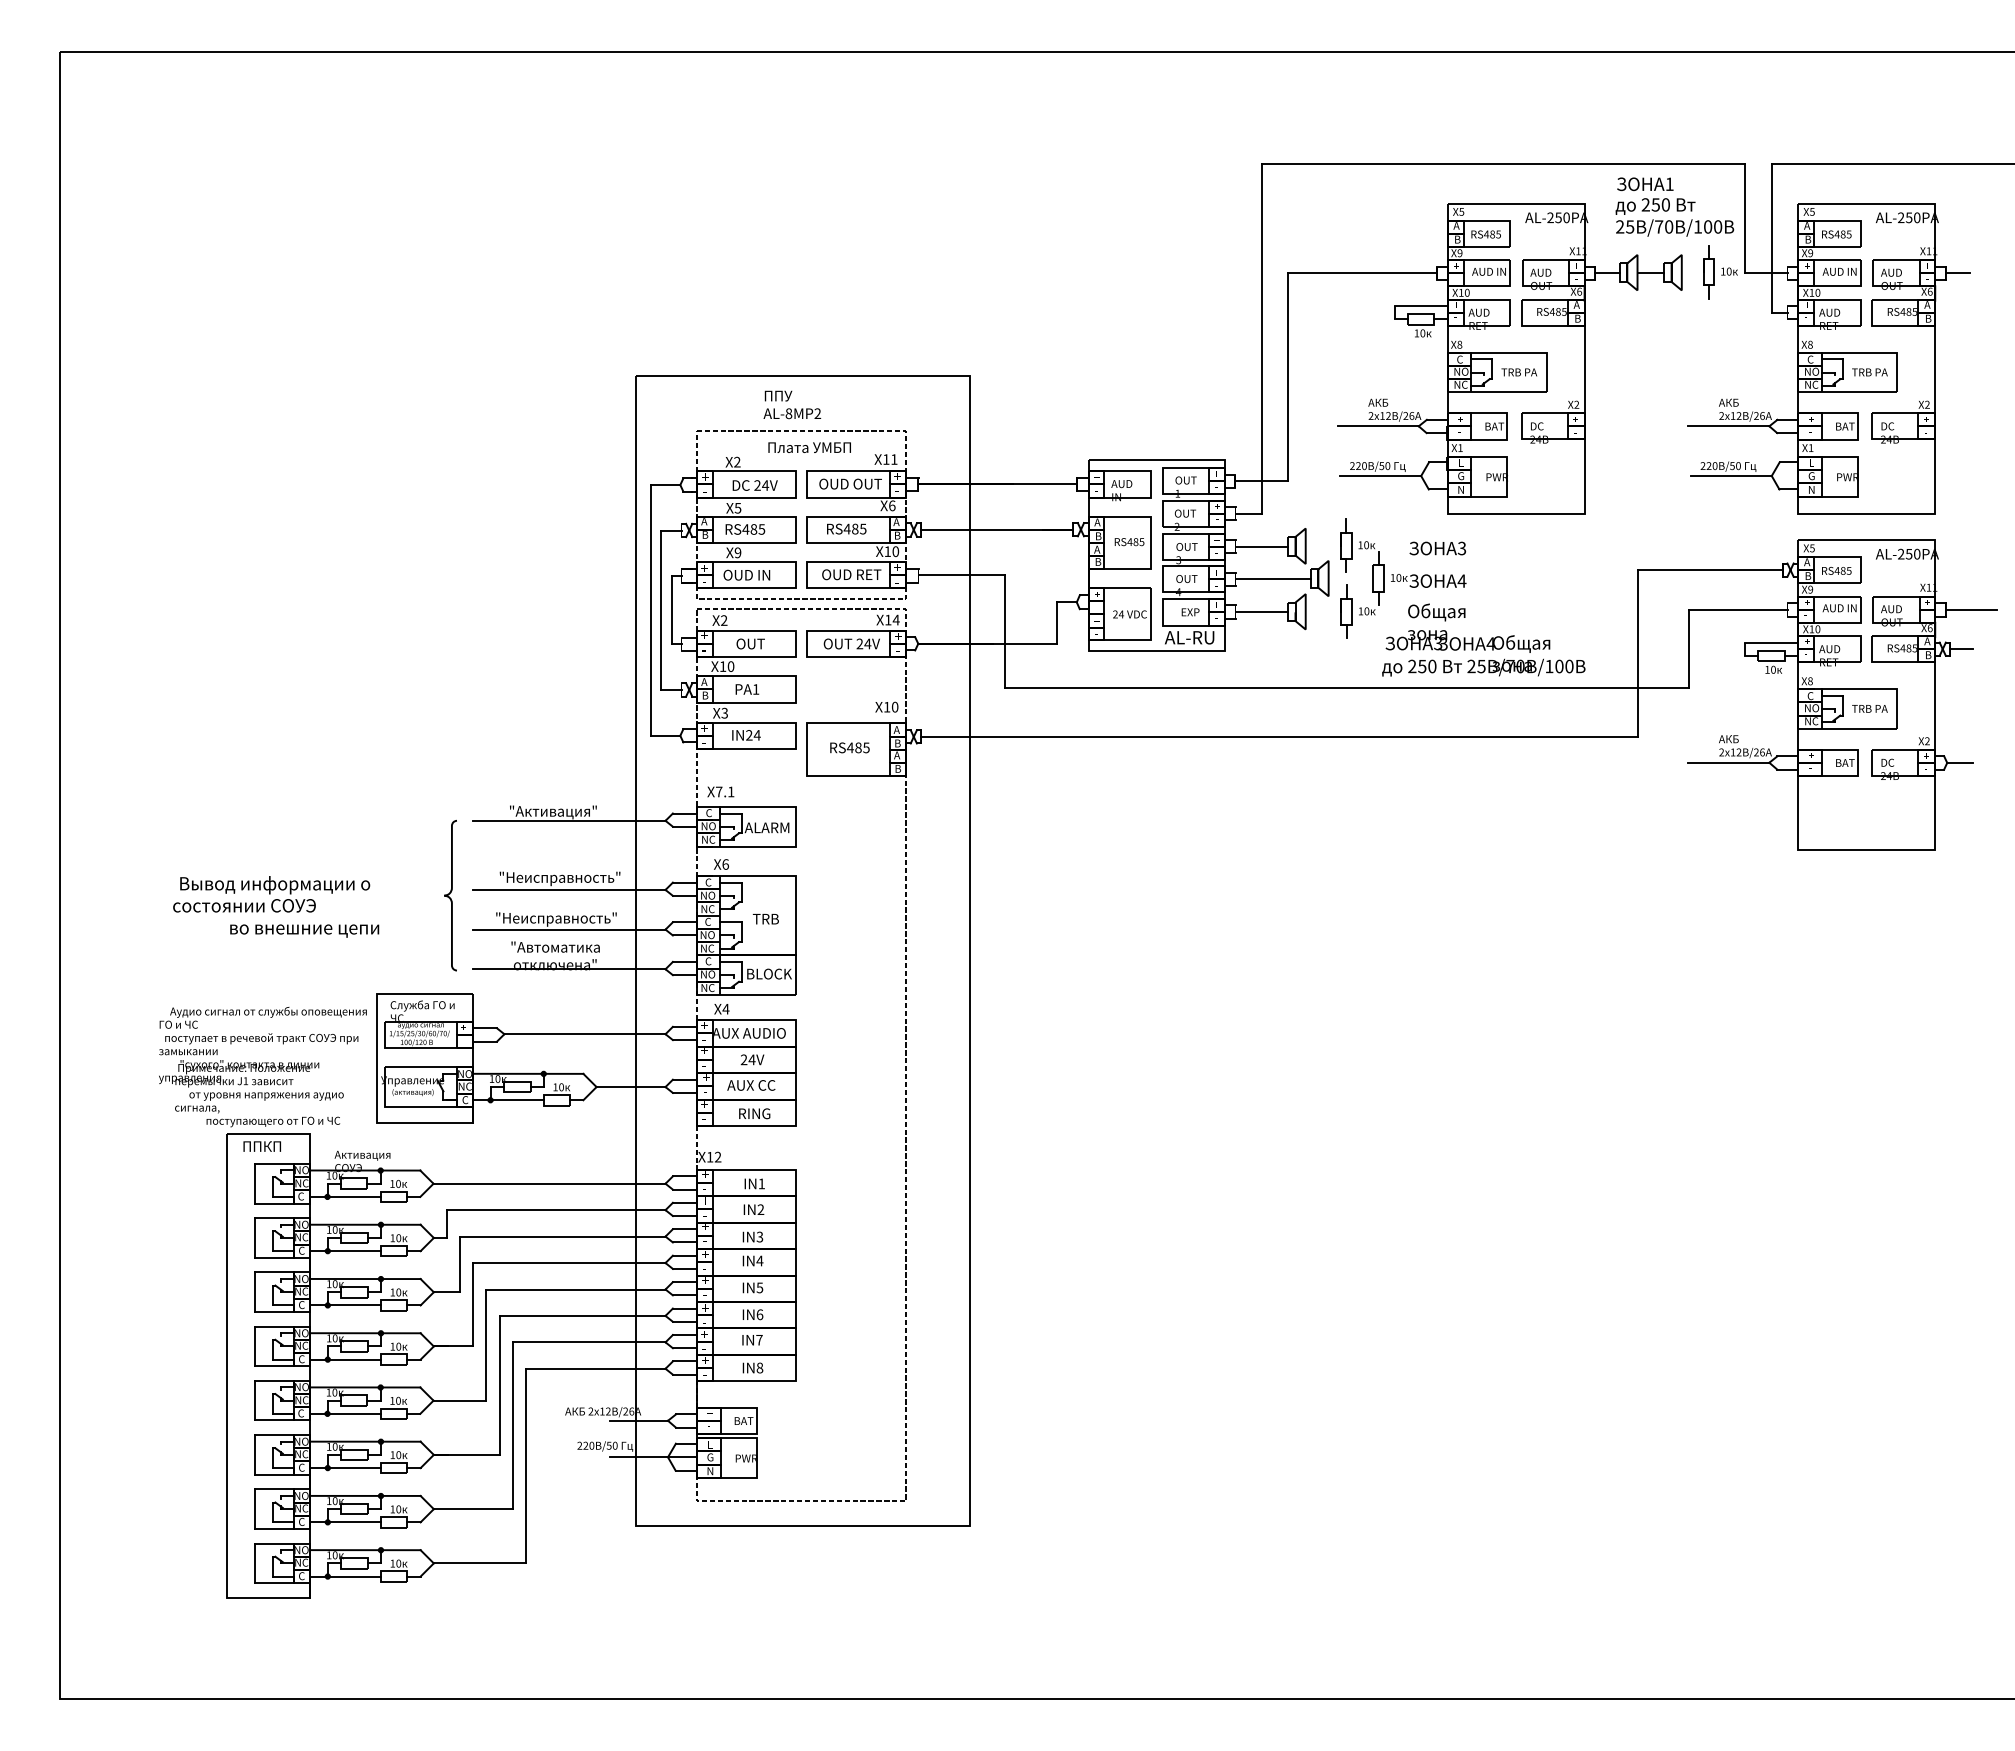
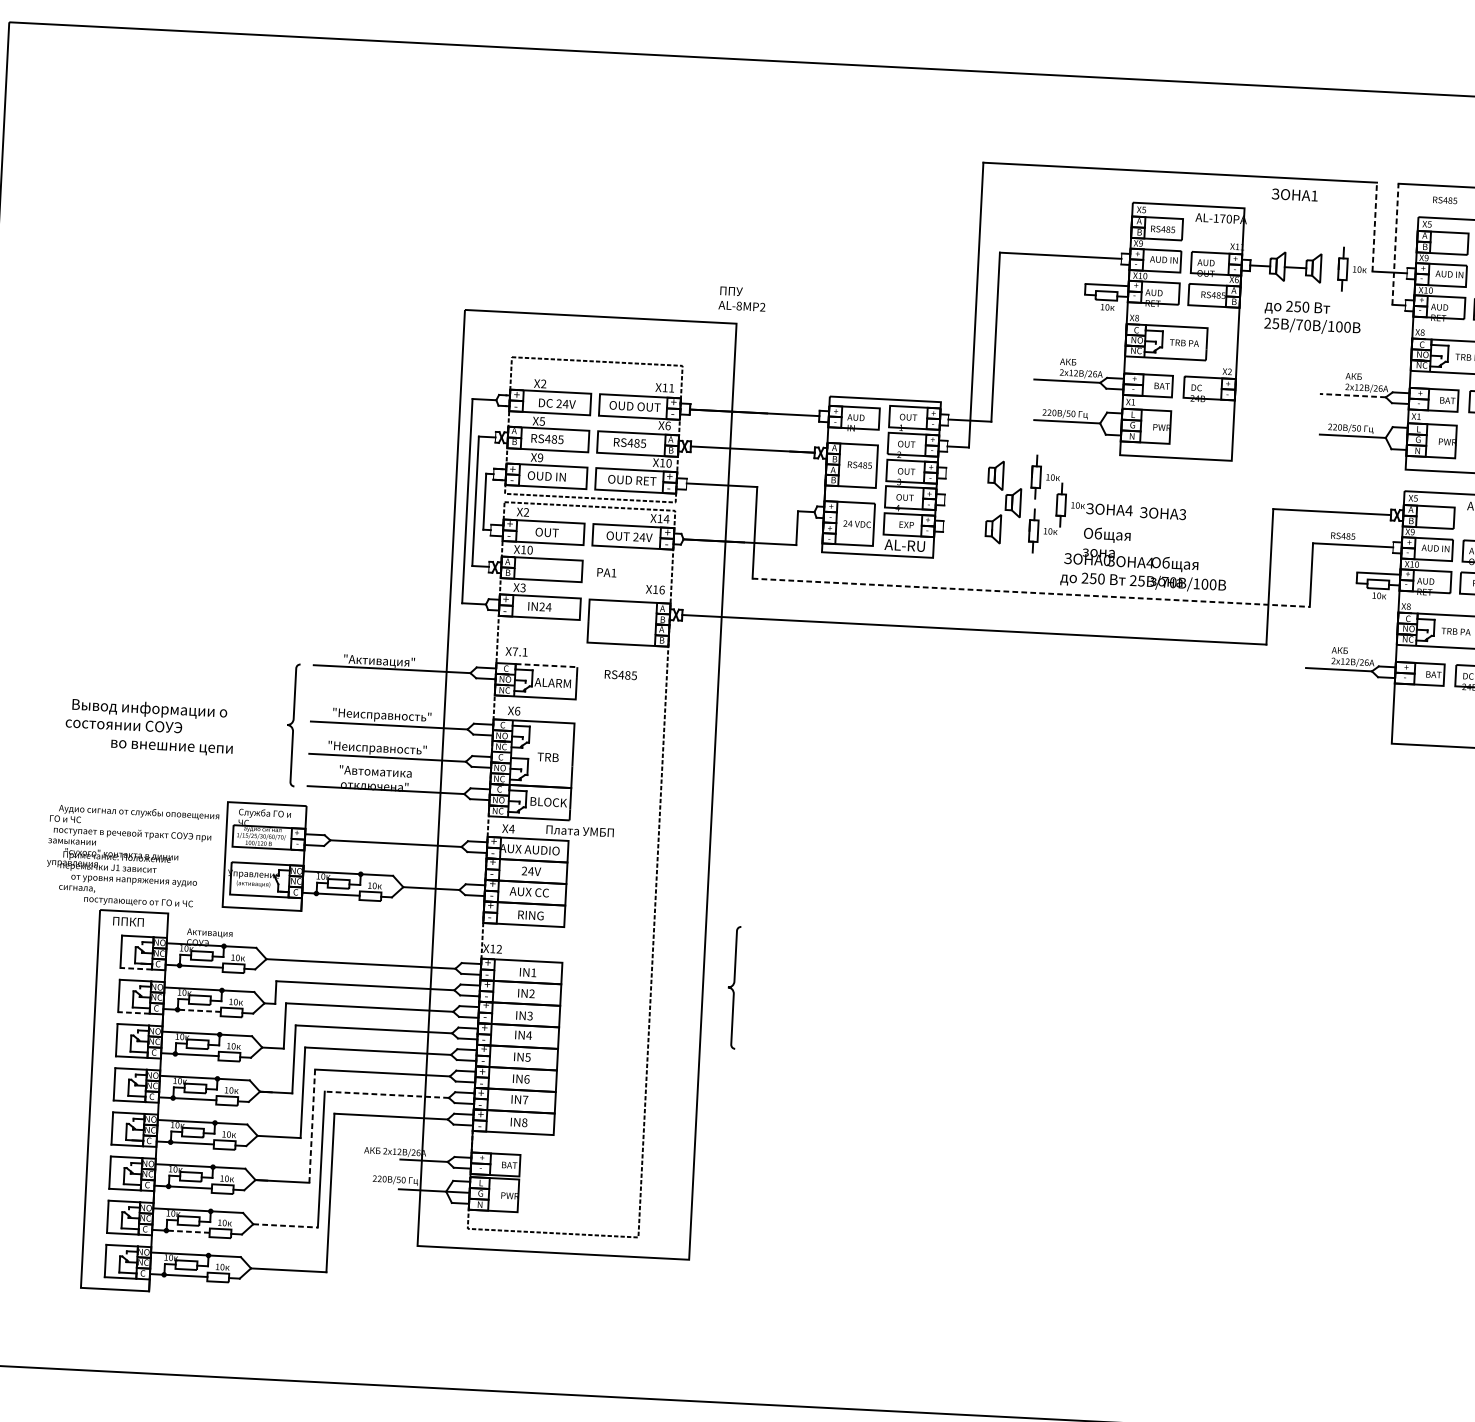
text: (1554, 217) -> (1219, 218), AL-250PA -> AL-170PA
text: (1674, 217) -> (1312, 317), moved
line: (1745, 218) -> (1374, 227), solid -> dashed
text: (1836, 234) -> (1444, 200), moved
line: (1771, 237) -> (1395, 243), solid -> dashed
text: (792, 404) -> (742, 298), moved
line: (1728, 426) -> (1352, 395), solid -> dashed
text: (809, 447) -> (580, 831), moved
line: (1261, 546) -> (967, 474), removed
text: (1437, 548) -> (1162, 513), moved
text: (1836, 570) -> (1343, 535), moved
line: (1272, 579) -> (974, 501), removed
line: (1261, 612) -> (964, 528), removed
text: (1438, 643) -> (1107, 560), 3 -> 0
line: (1347, 687) -> (1031, 592), solid -> dashed
text: (747, 689) -> (606, 572), moved
text: (895, 706) -> (662, 589), X10 -> X16
text: (849, 747) -> (620, 674), moved
line: (758, 806) -> (546, 665), solid -> dashed
curve: (1006, 1188) -> (732, 986), added
line: (274, 1203) -> (136, 968), solid -> dashed
line: (354, 1251) -> (199, 1011), solid -> dashed
line: (274, 1257) -> (133, 1012), solid -> dashed
line: (588, 1342) -> (386, 1094), solid -> dashed
line: (499, 1384) -> (311, 1125), solid -> dashed
line: (473, 1509) -> (285, 1226), solid -> dashed
line: (354, 1522) -> (188, 1231), solid -> dashed

